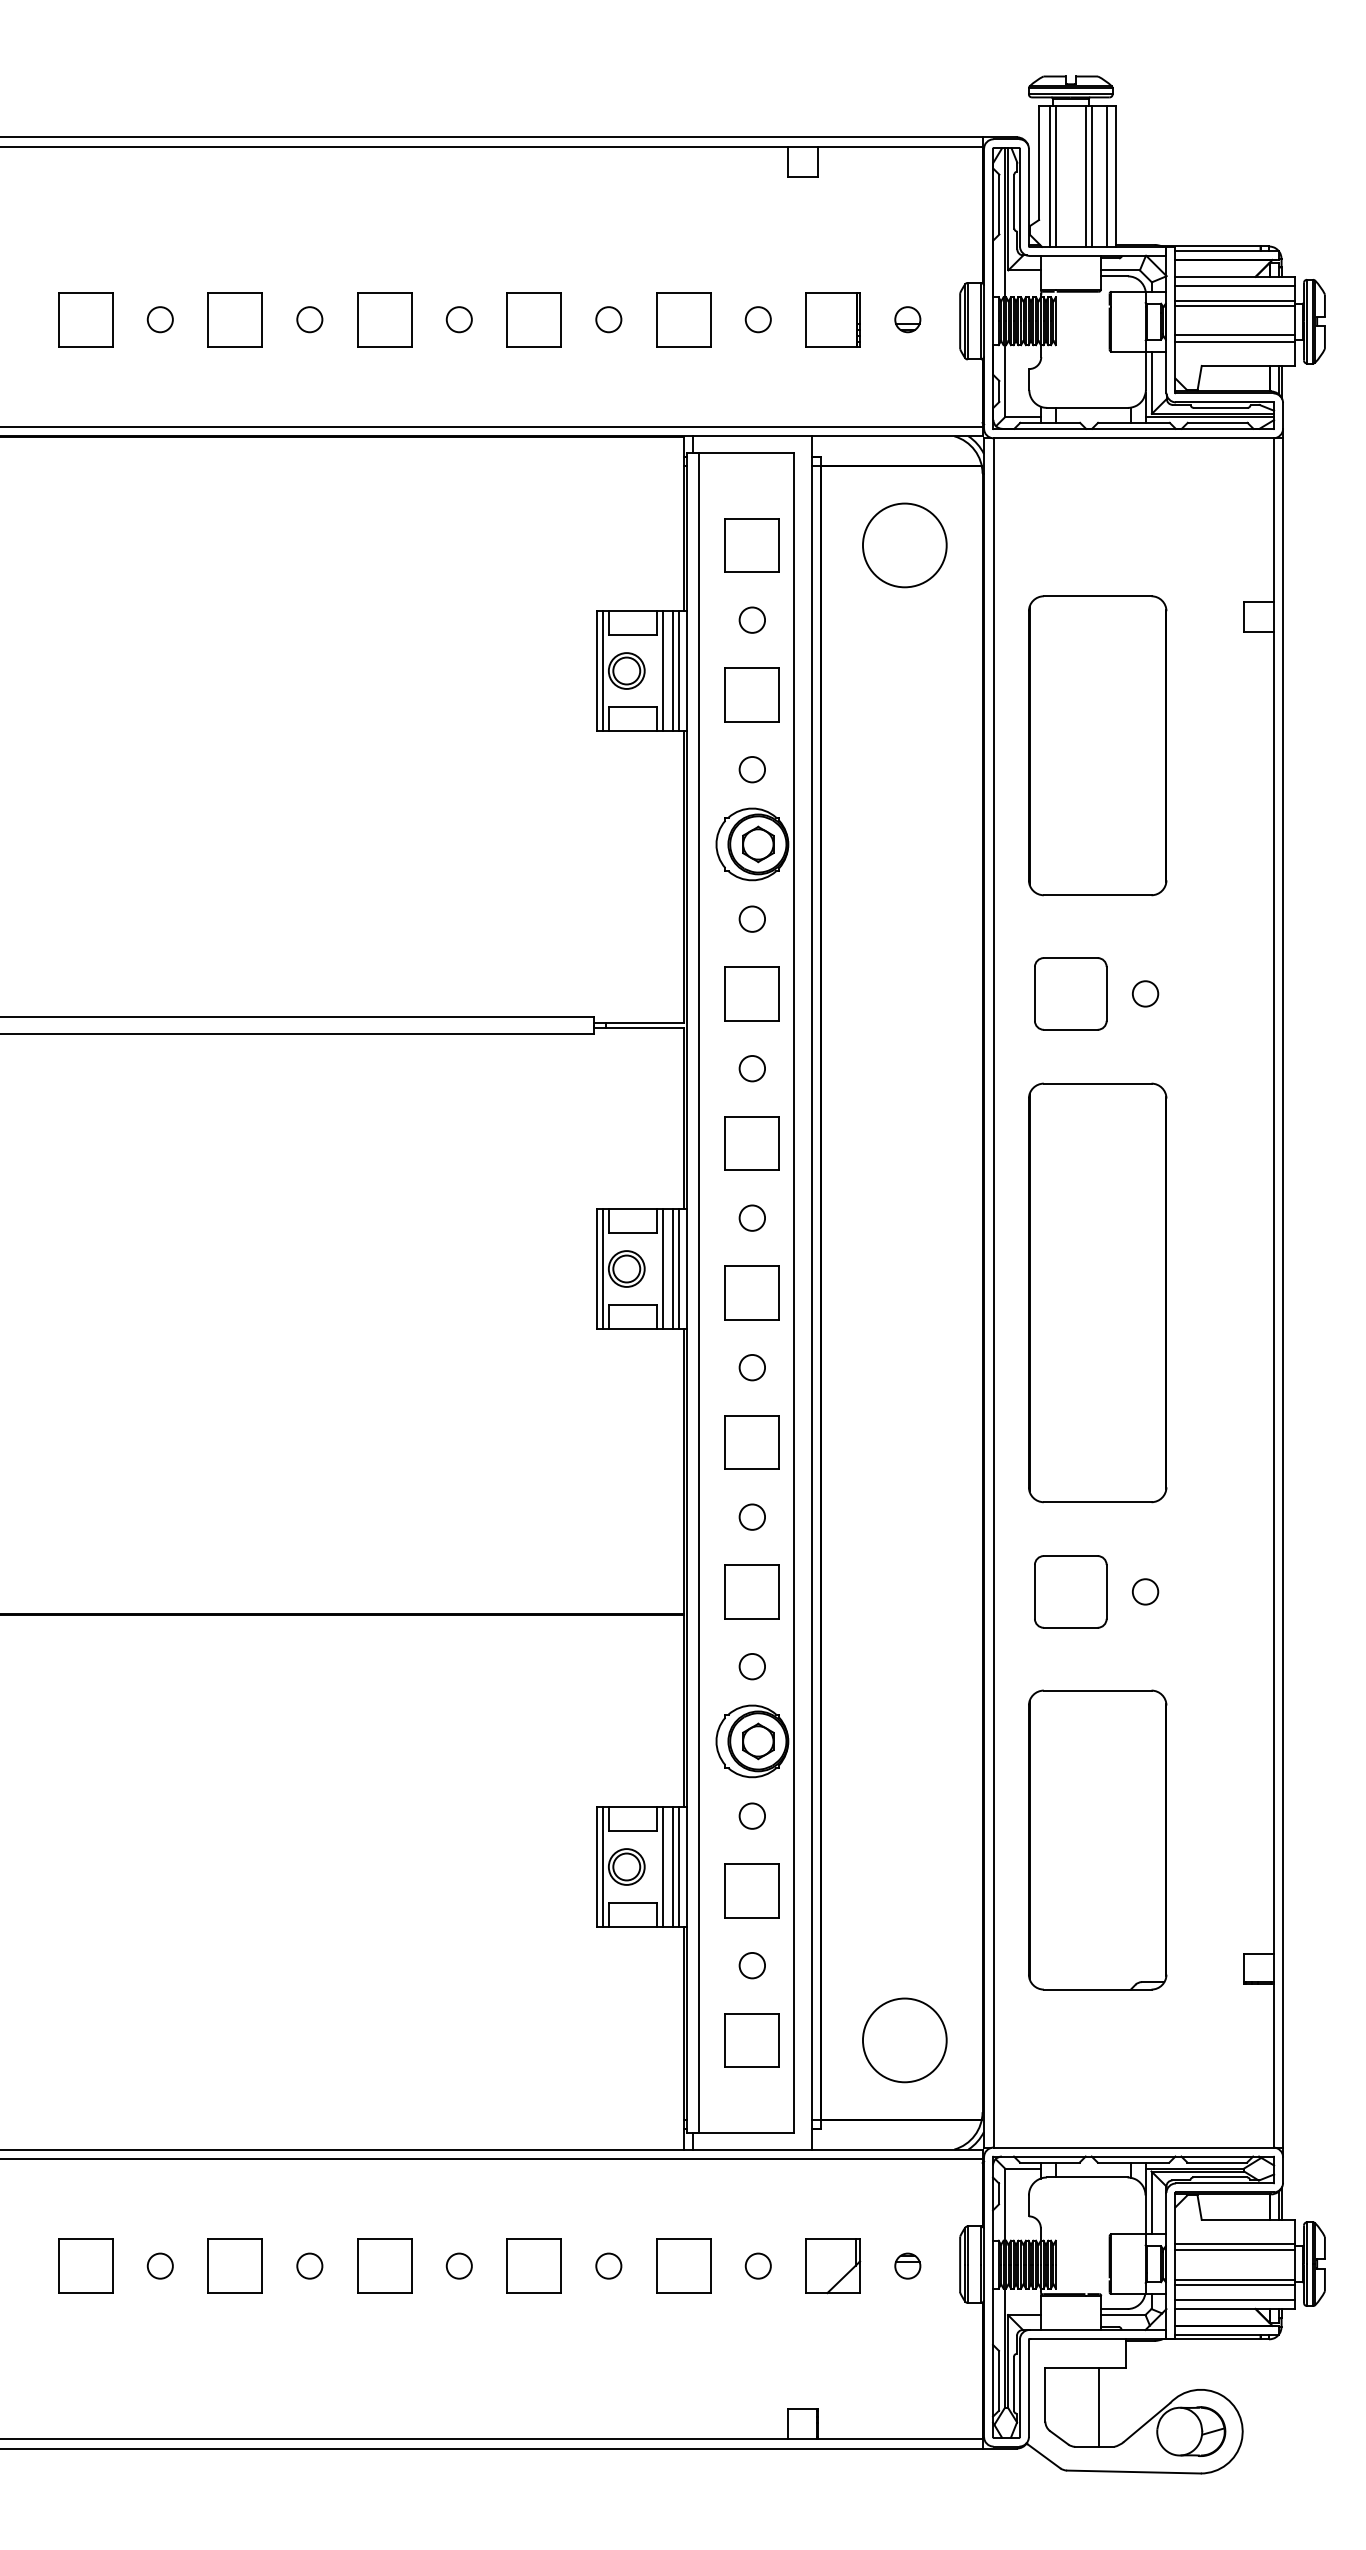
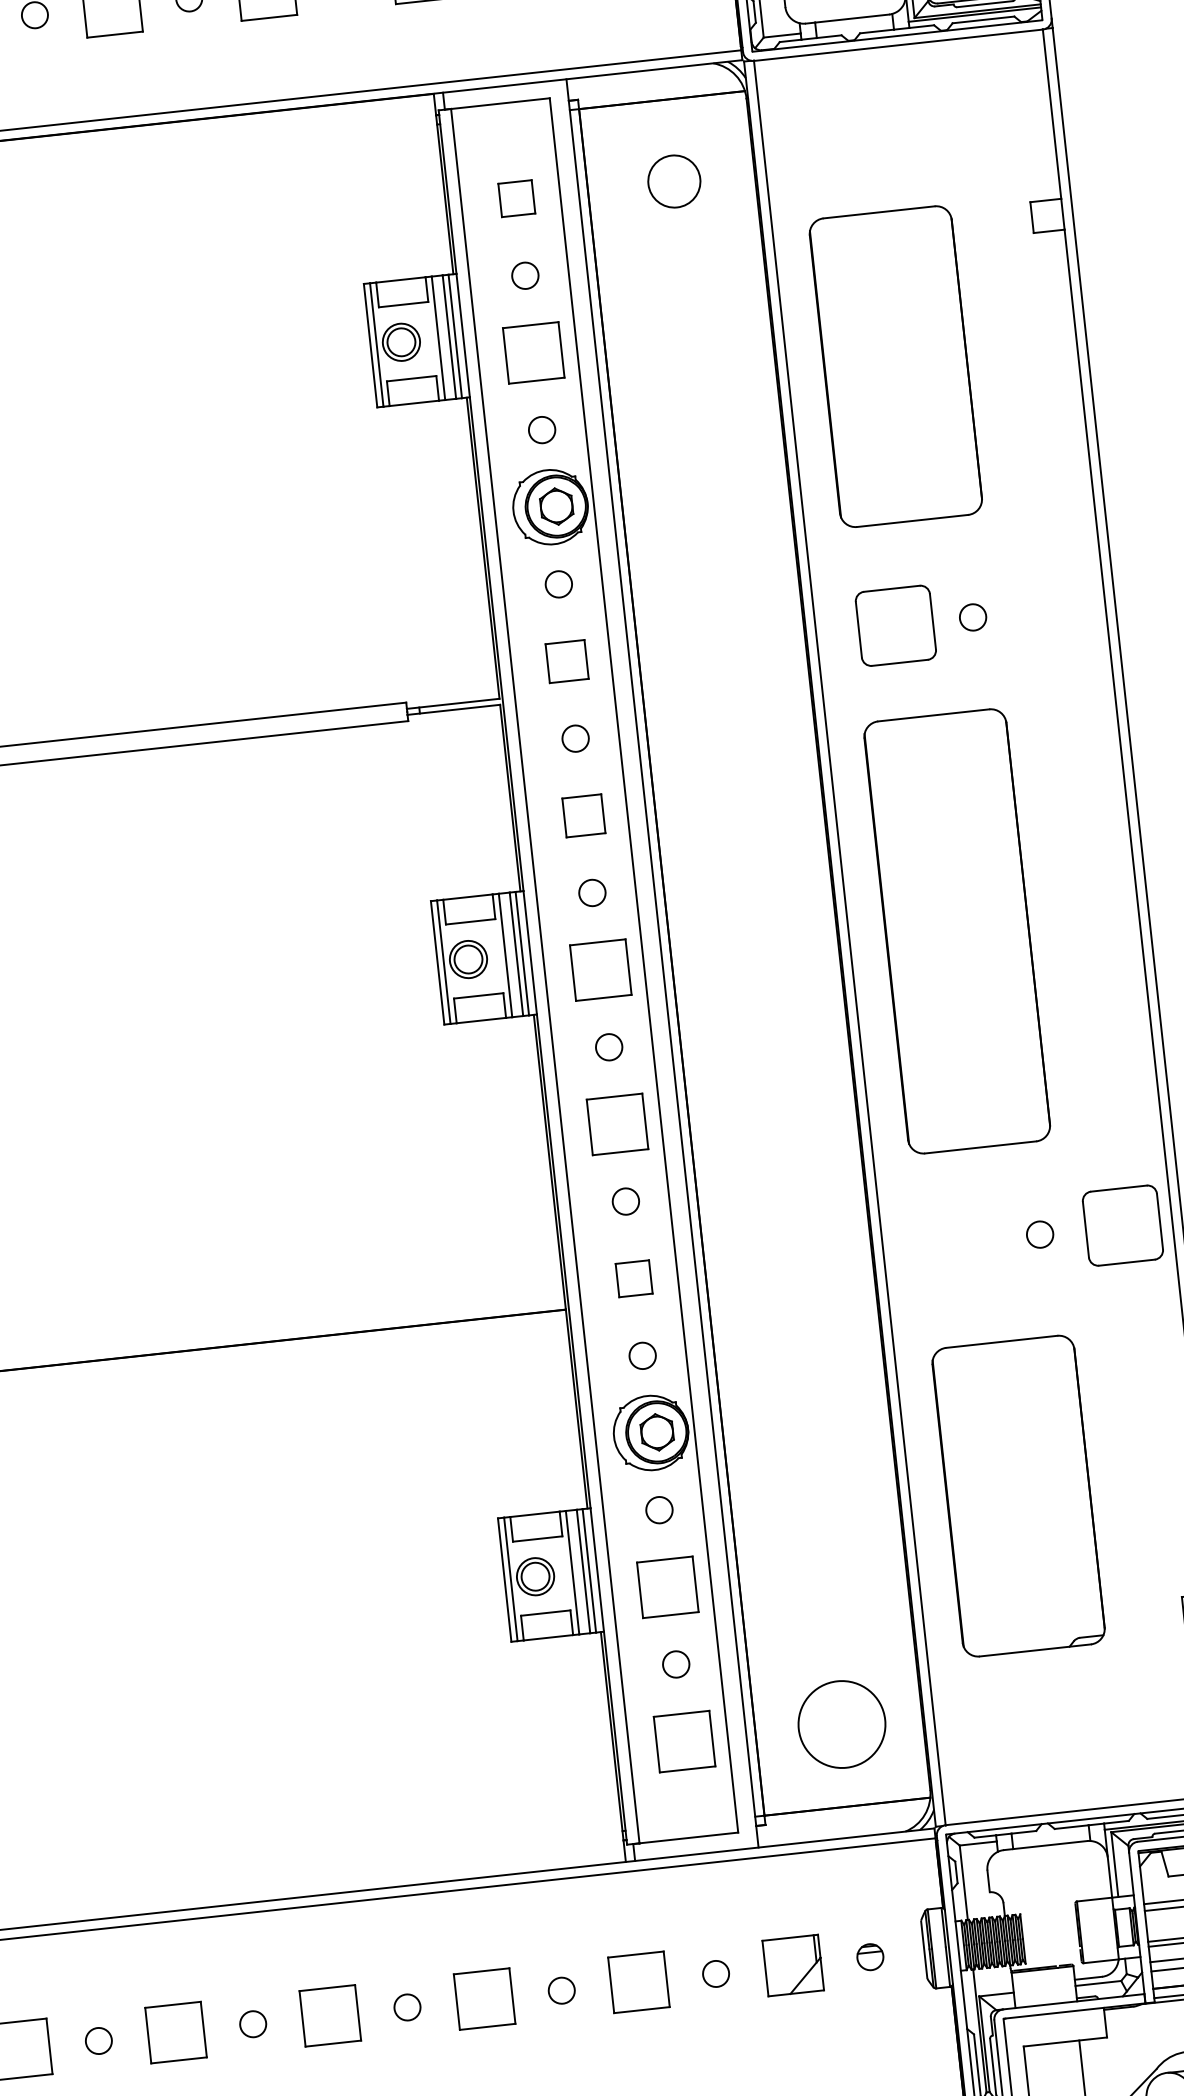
part: (751, 545) -> (516, 198), size x0.6
circle: (904, 545) -> (674, 181), size x0.6
part: (751, 993) -> (566, 661), size x0.7
part: (751, 1143) -> (583, 815), size x0.7
part: (751, 1591) -> (633, 1278), size x0.6
part: (1070, 1591) -> (1122, 1225), moved

